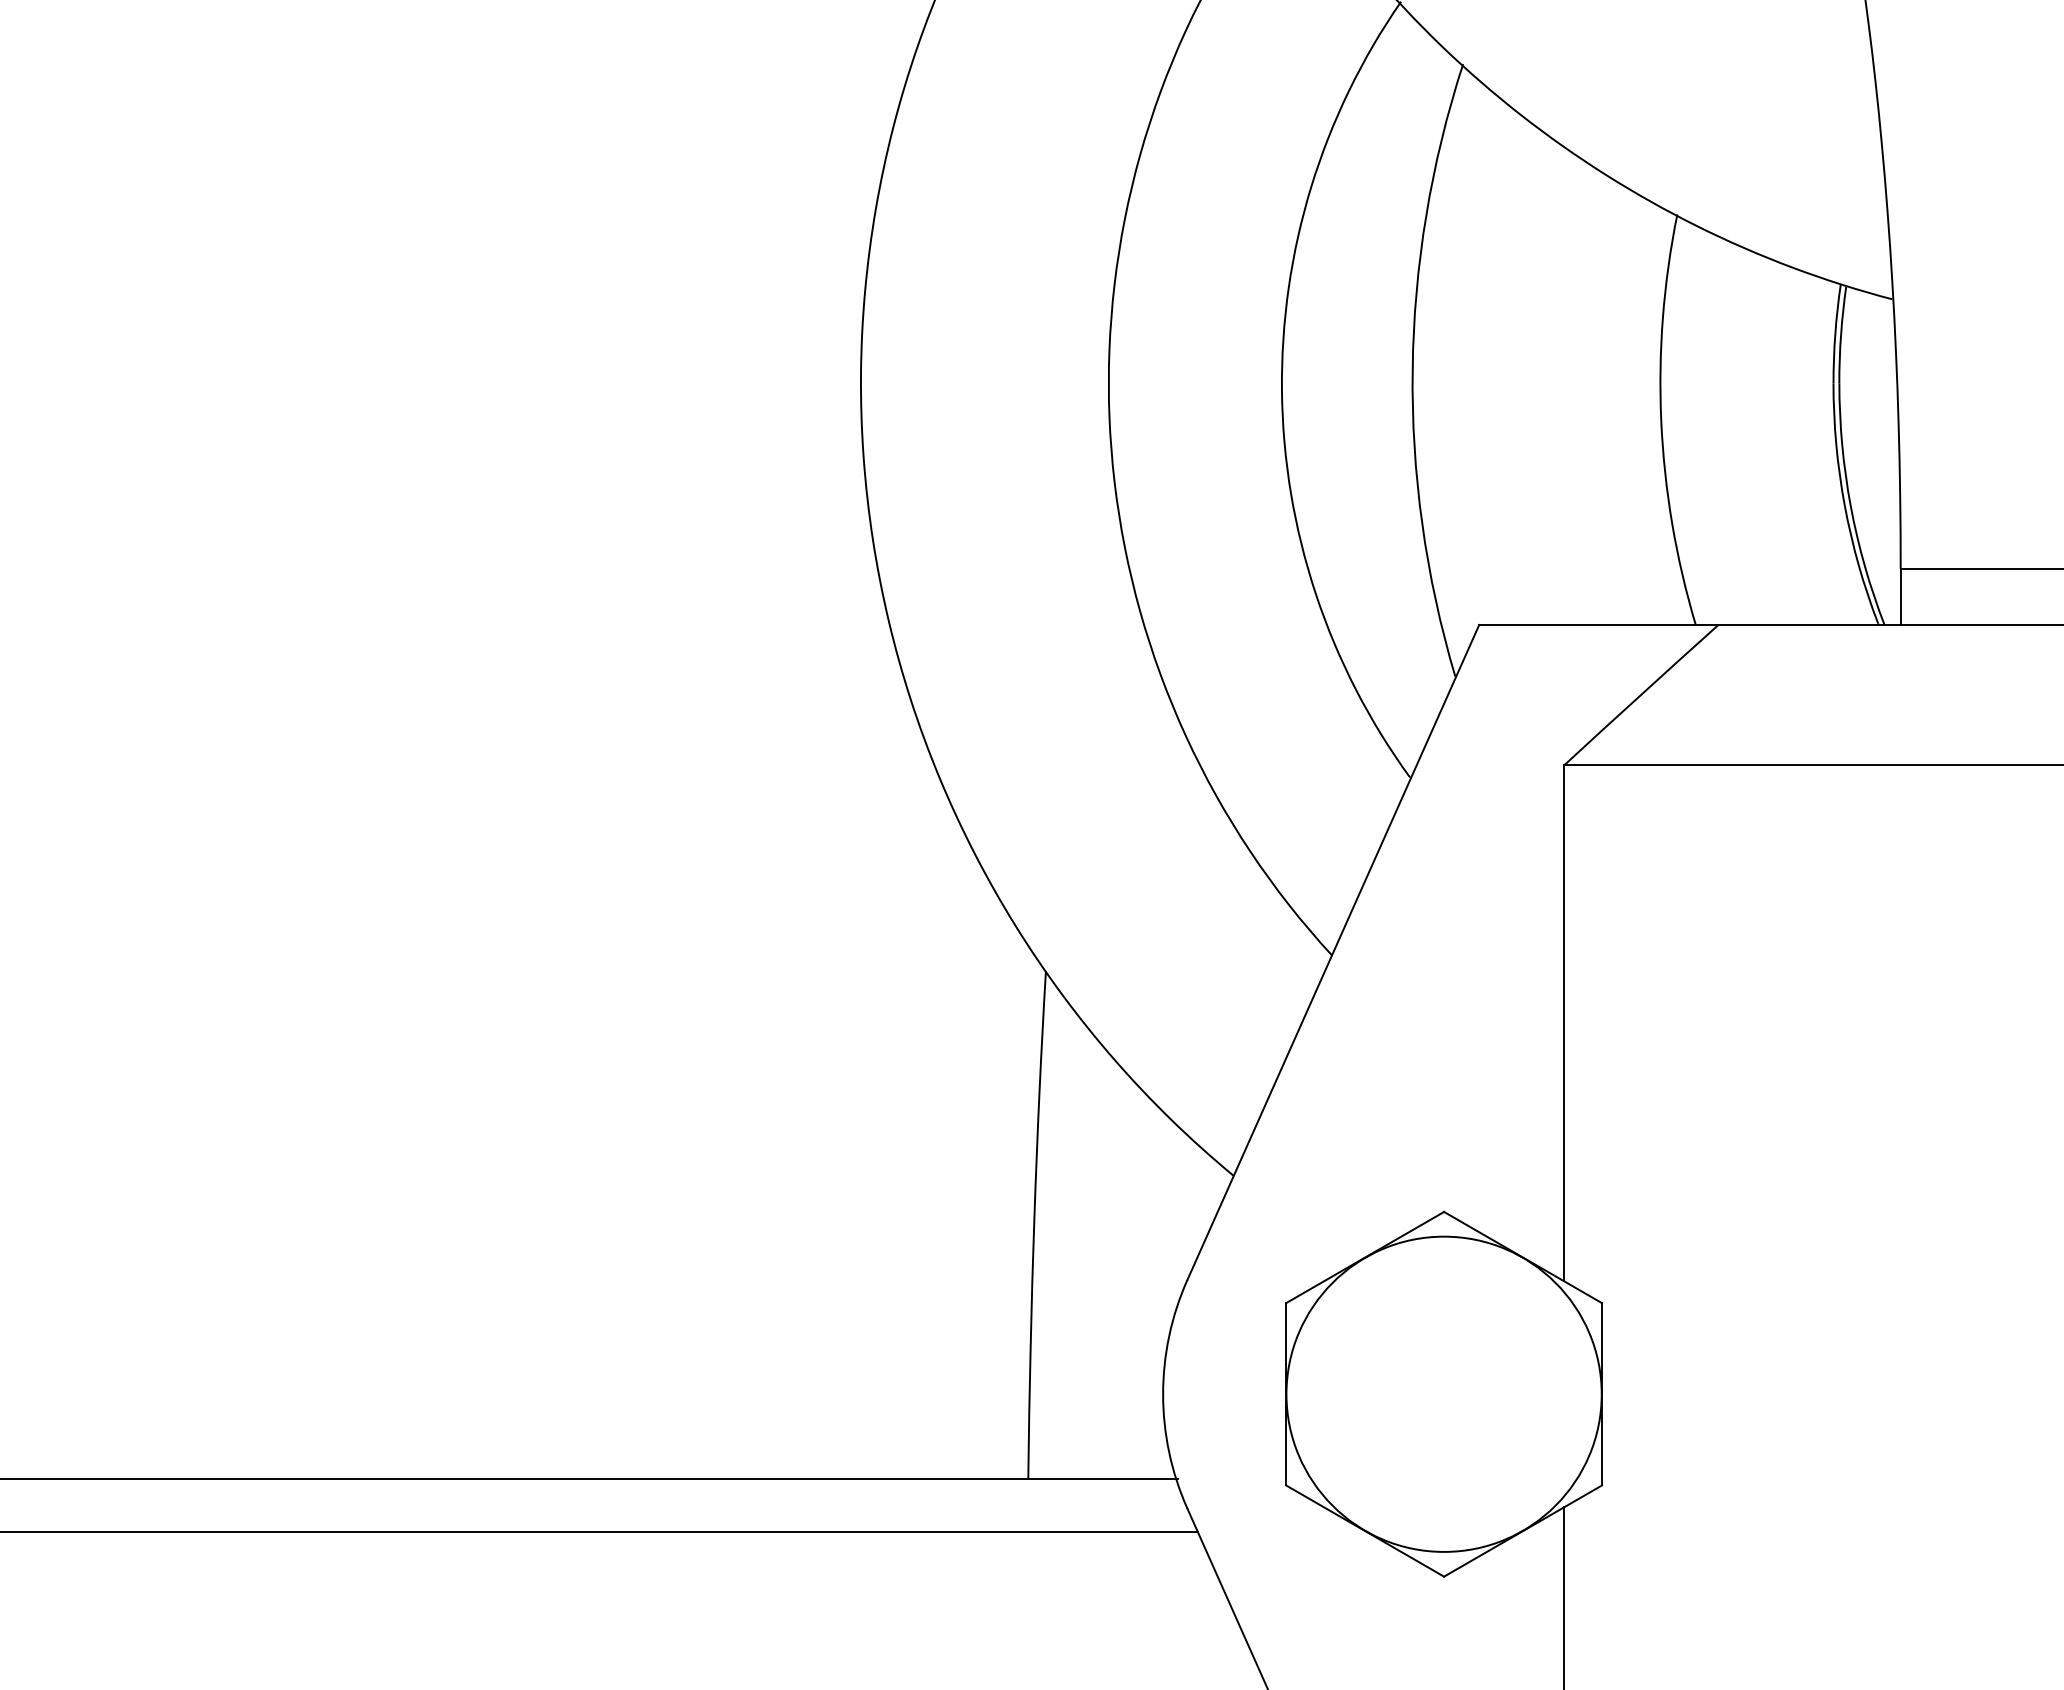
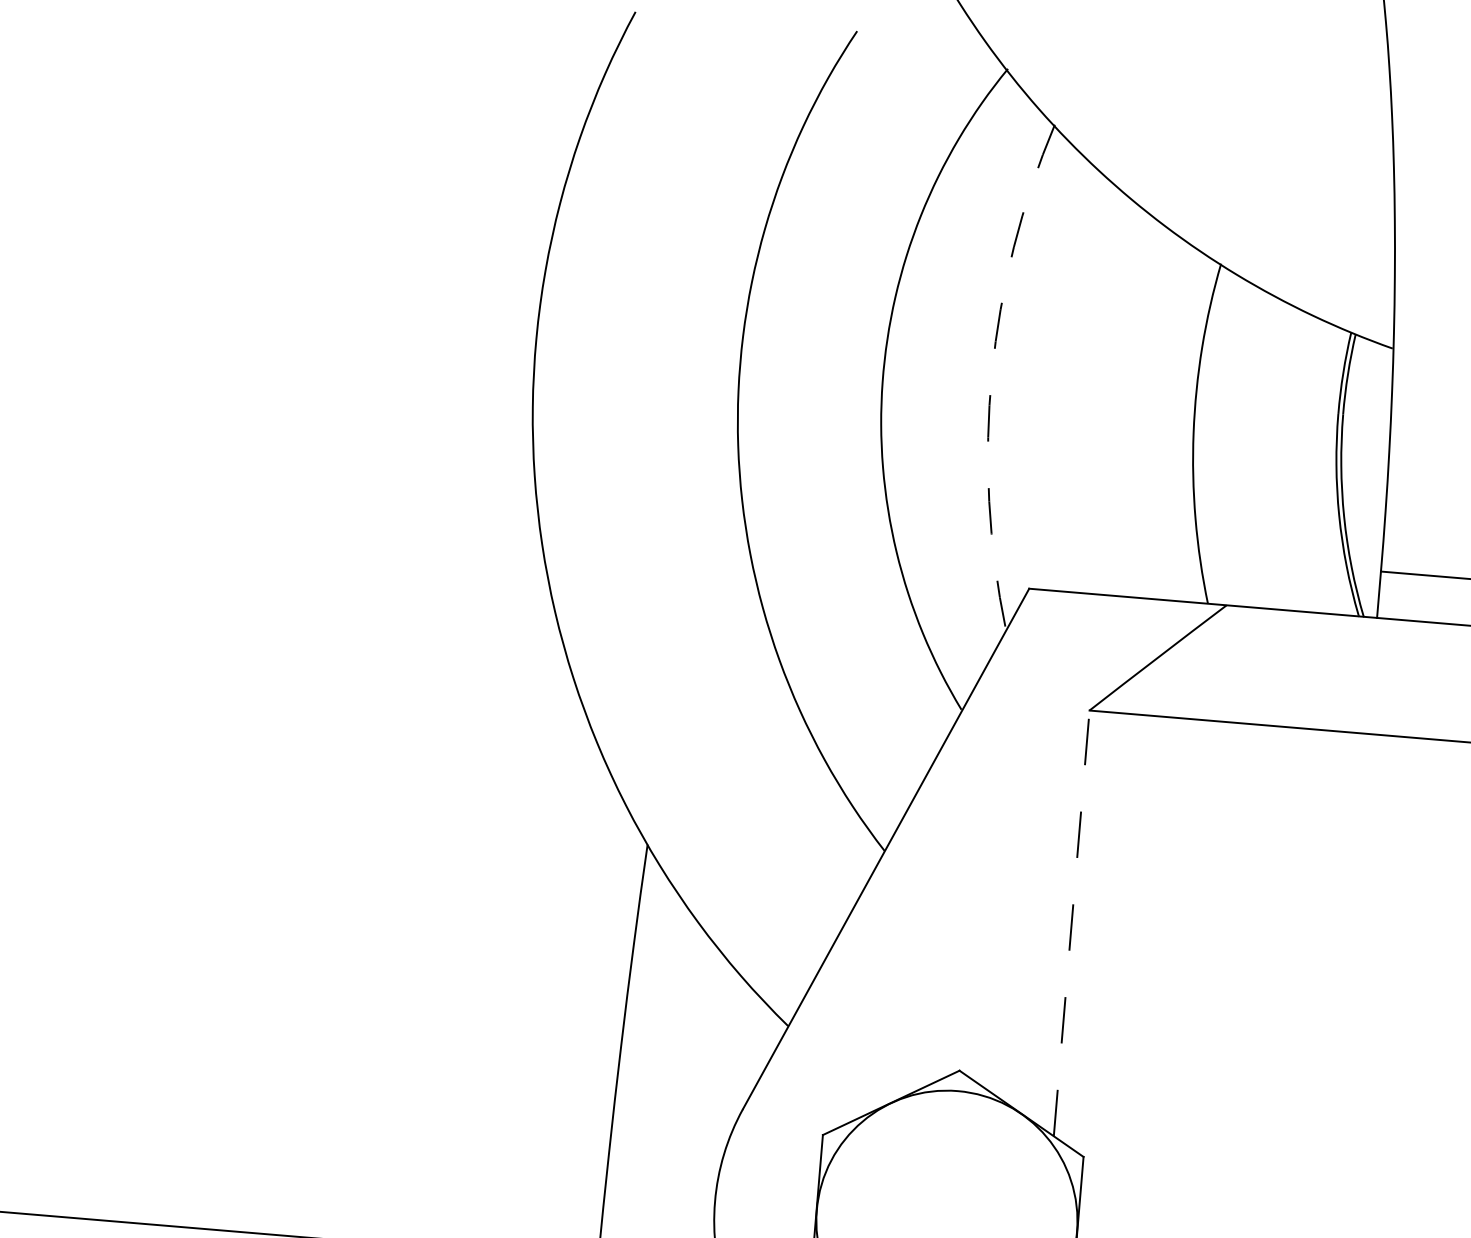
arc: (1412, 369) -> (991, 373), solid -> dashed
line: (1564, 1023) -> (1071, 923), solid -> dashed

